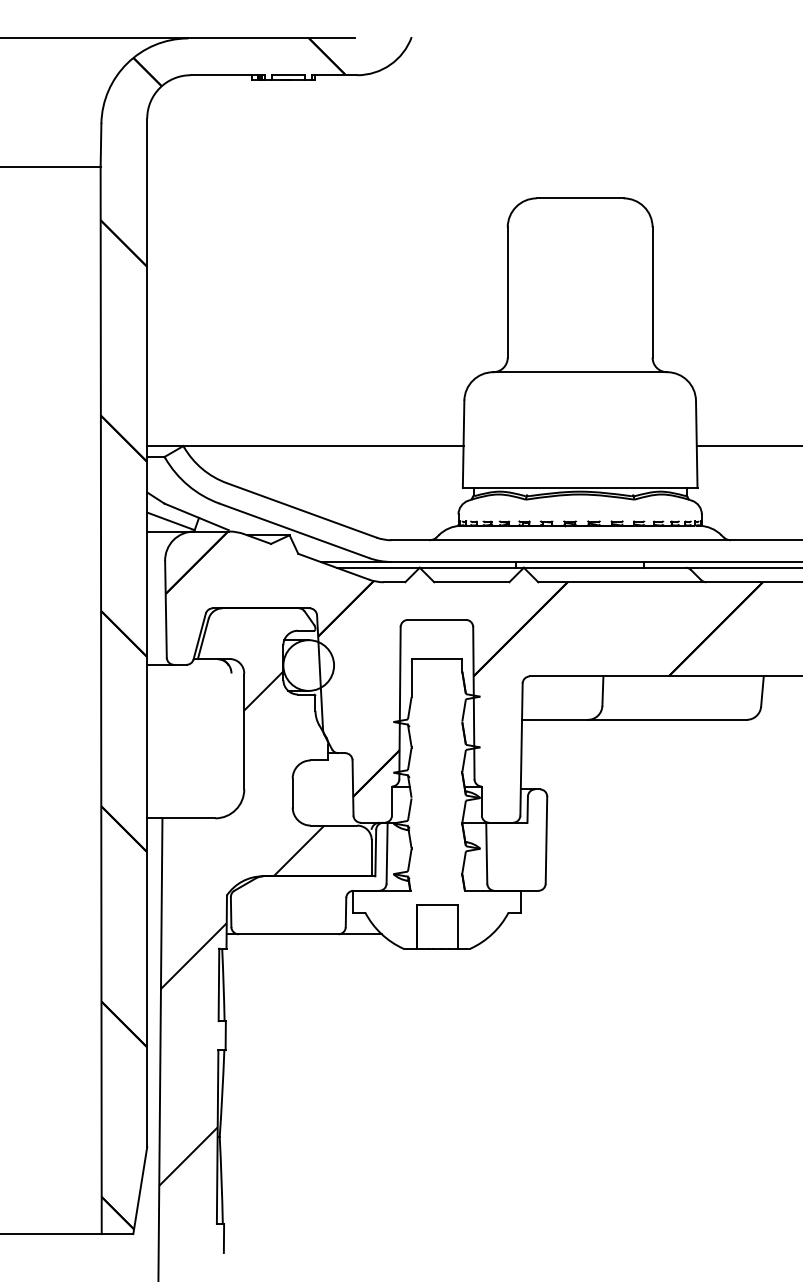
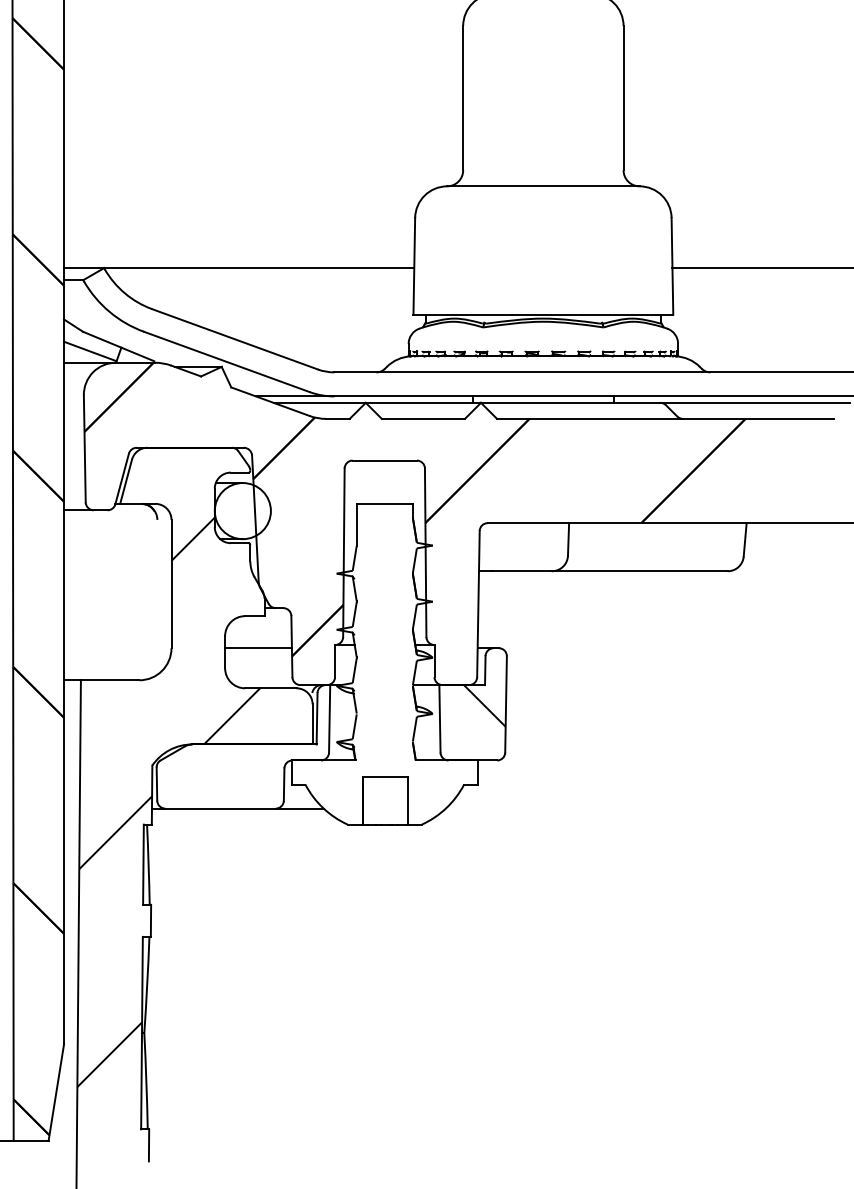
line: (322, 789) -> (258, 648), added
hatch: (527, 841) -> (485, 705), added

